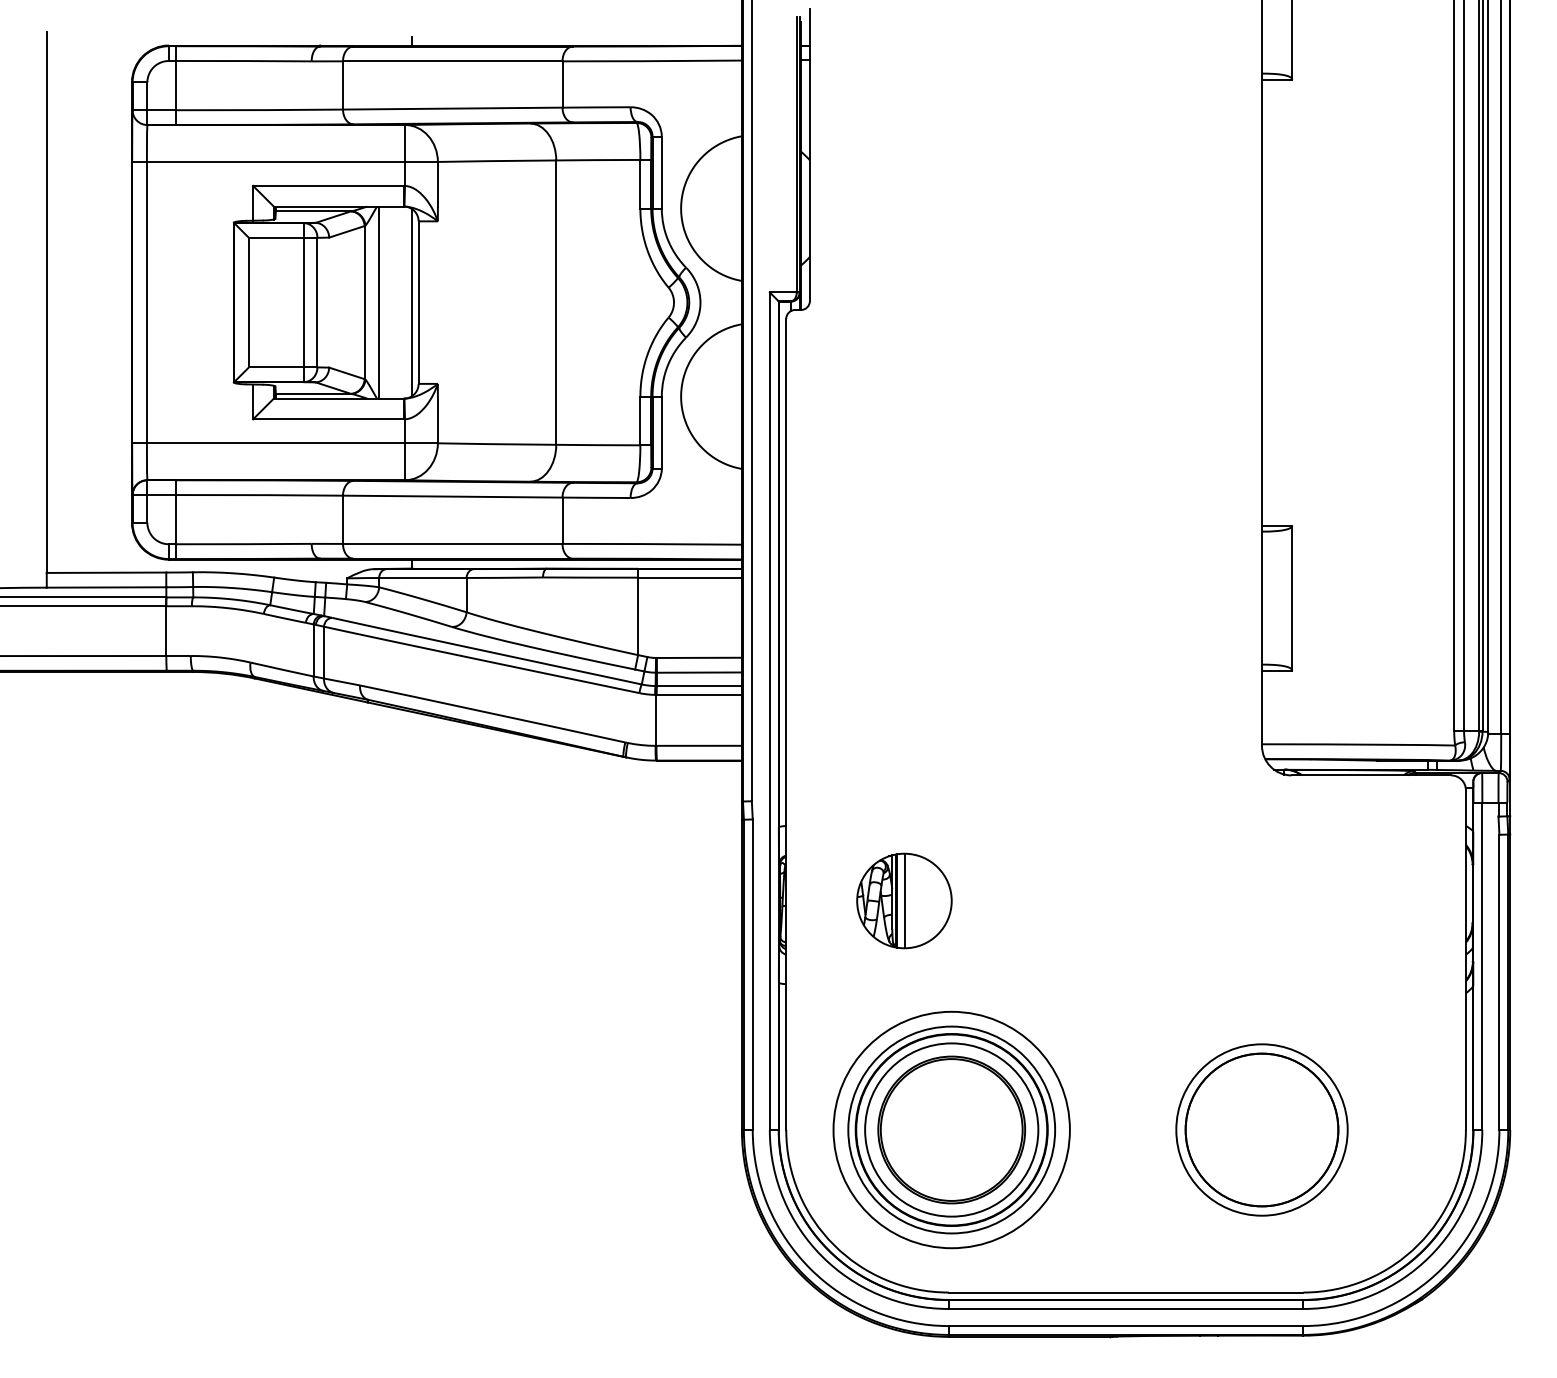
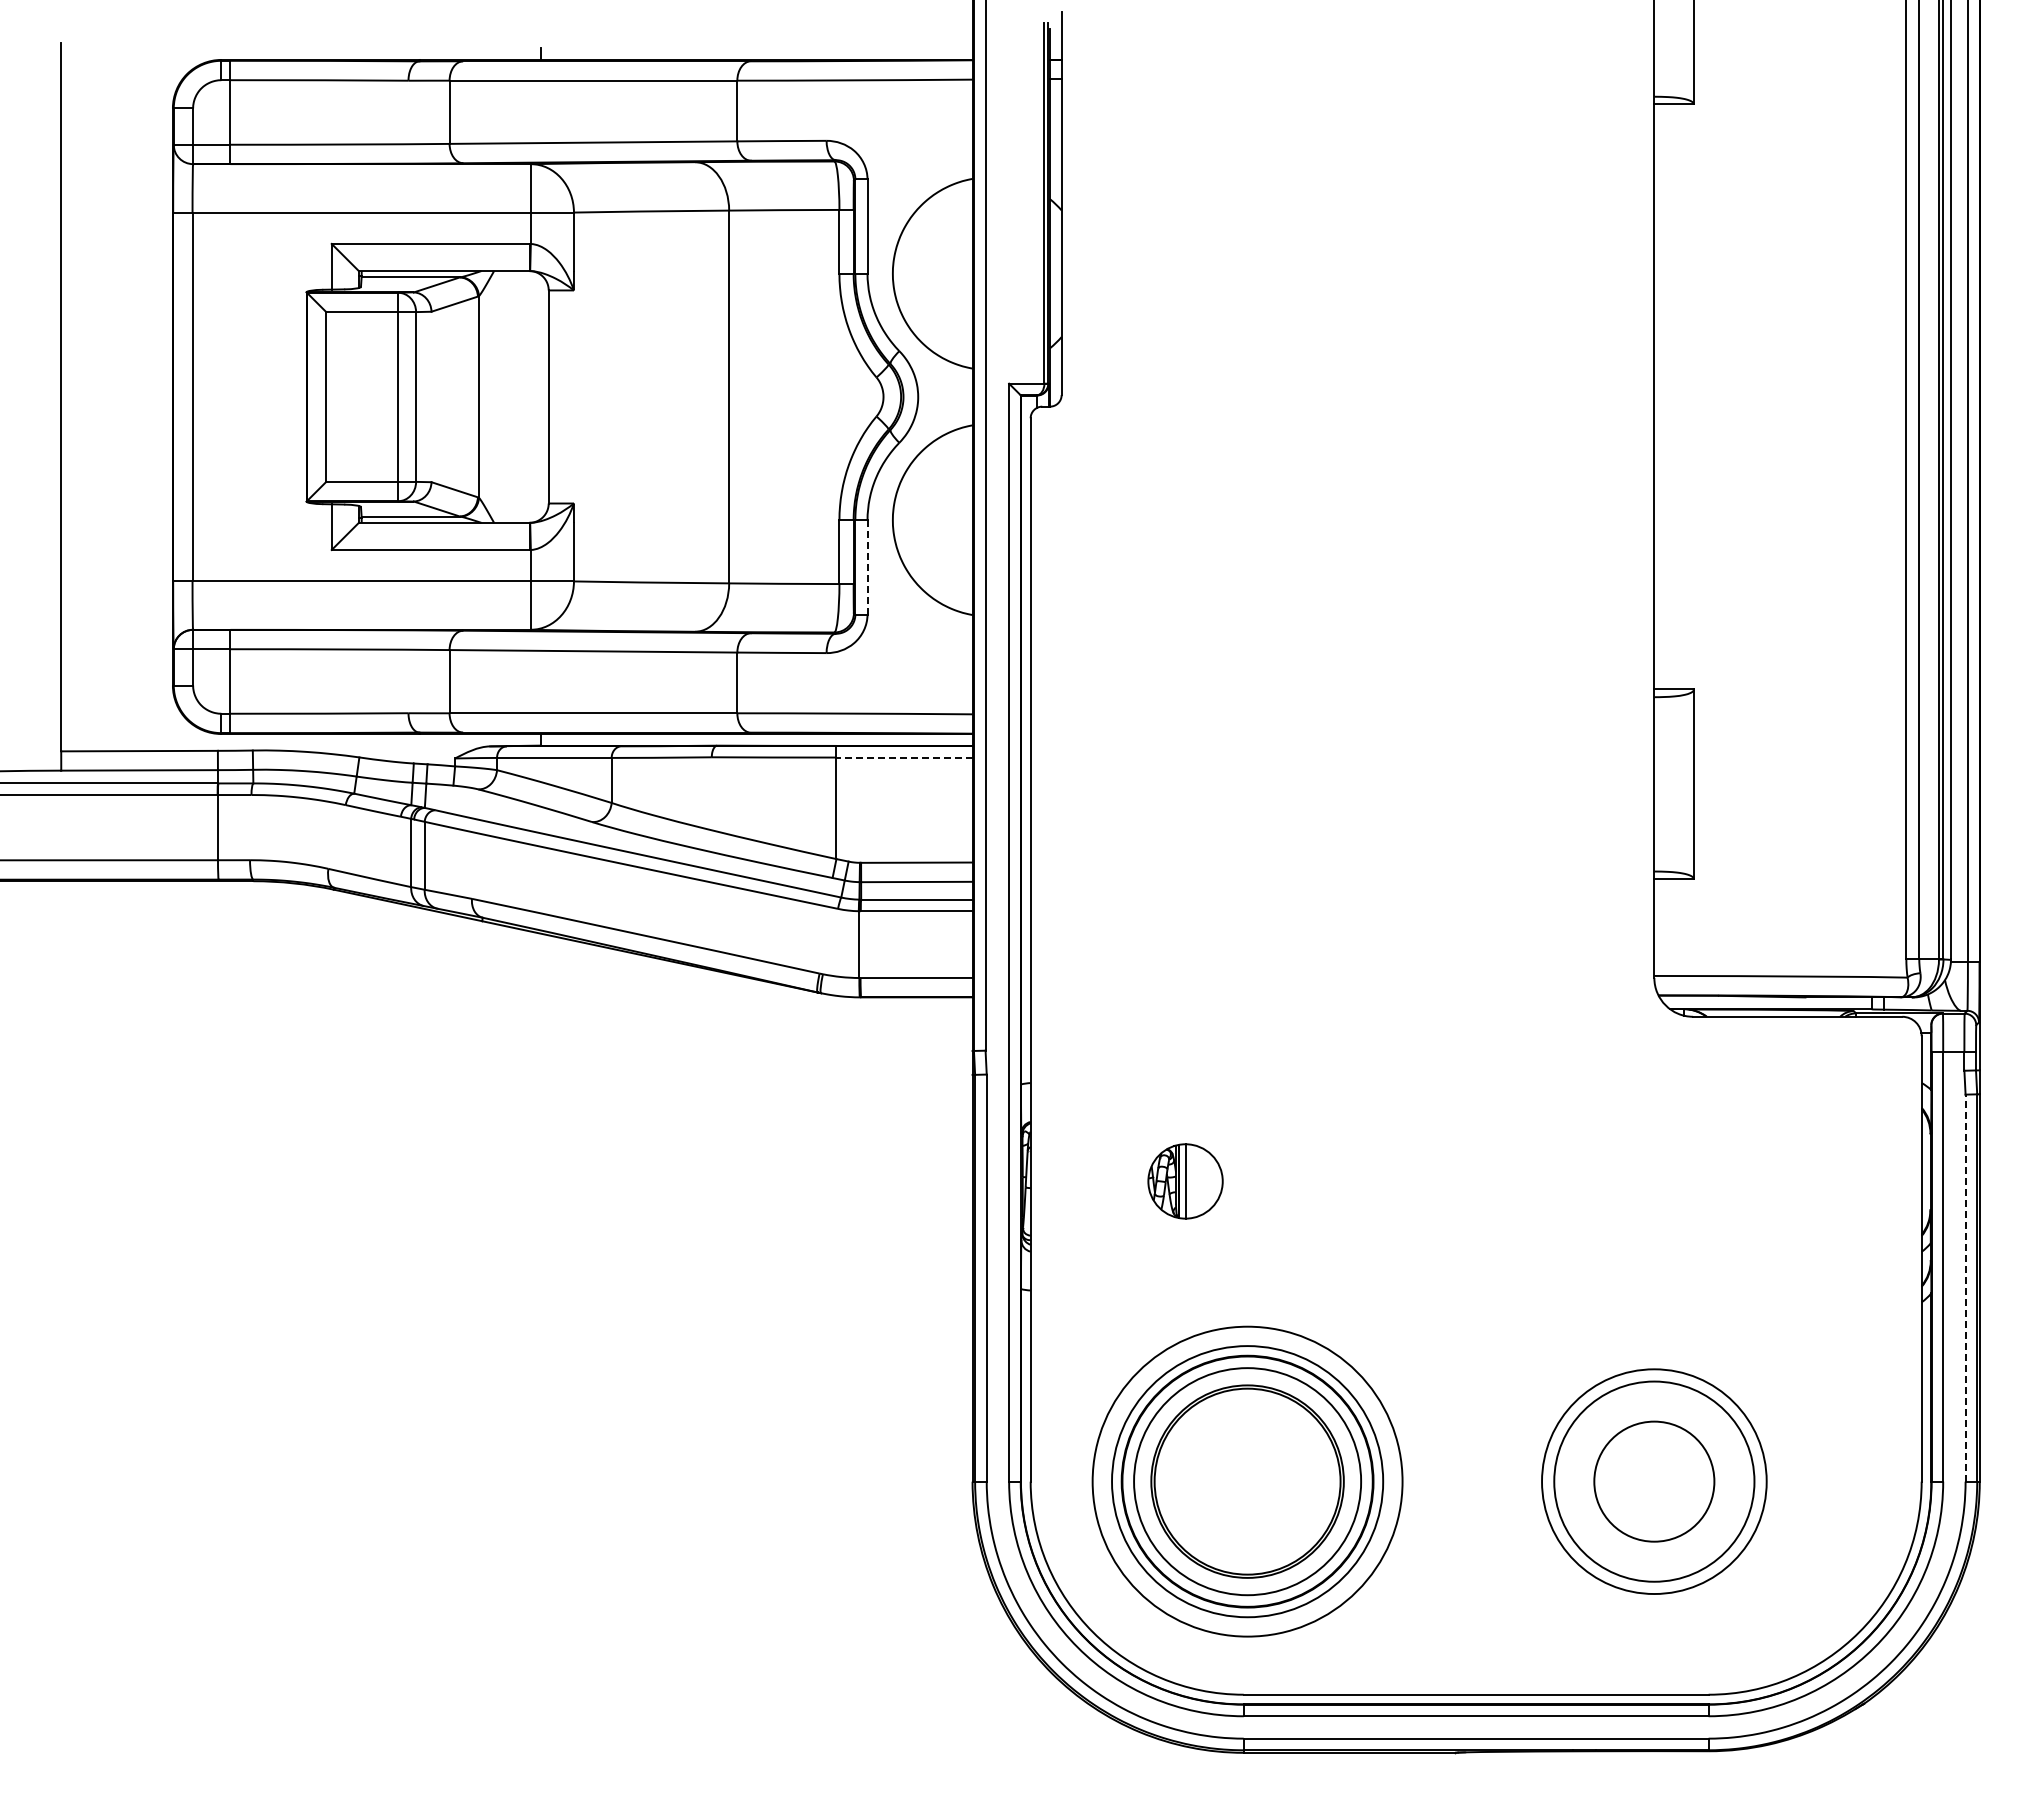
line: (379, 302) -> (497, 396), removed
line: (412, 302) -> (540, 396), removed
line: (661, 432) -> (867, 567), solid -> dashed
line: (690, 577) -> (904, 757), solid -> dashed
part: (904, 901) -> (1185, 1181), size x0.6
line: (1499, 982) -> (1965, 1288), solid -> dashed
circle: (1262, 1129) -> (1654, 1481), size x0.6

